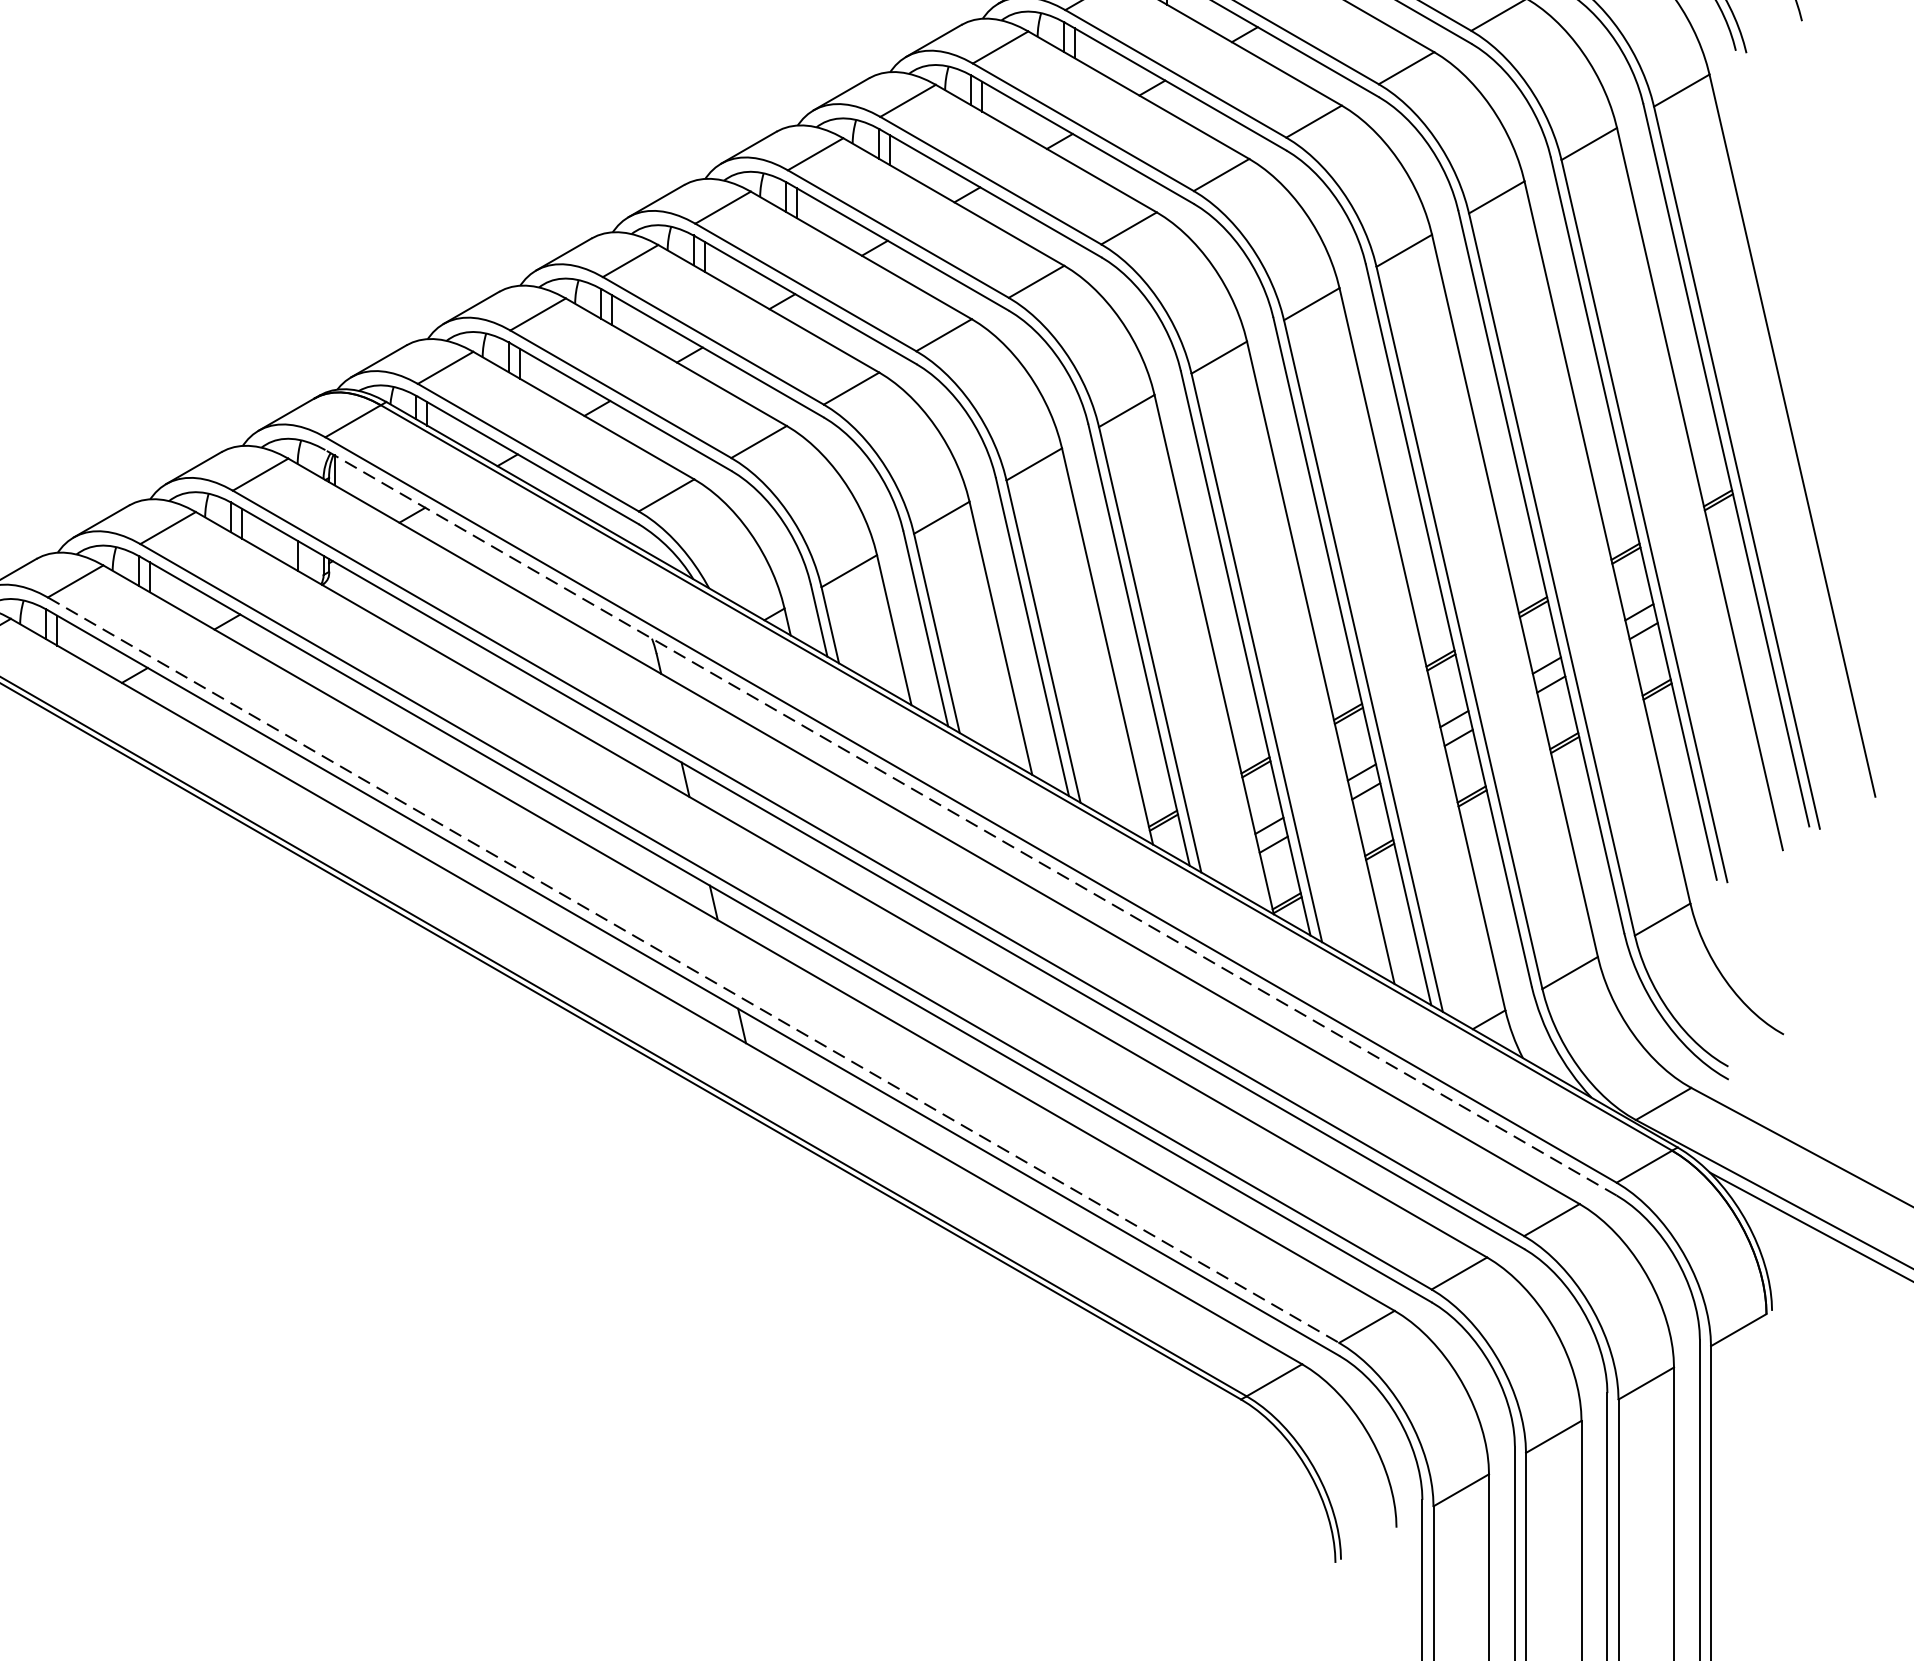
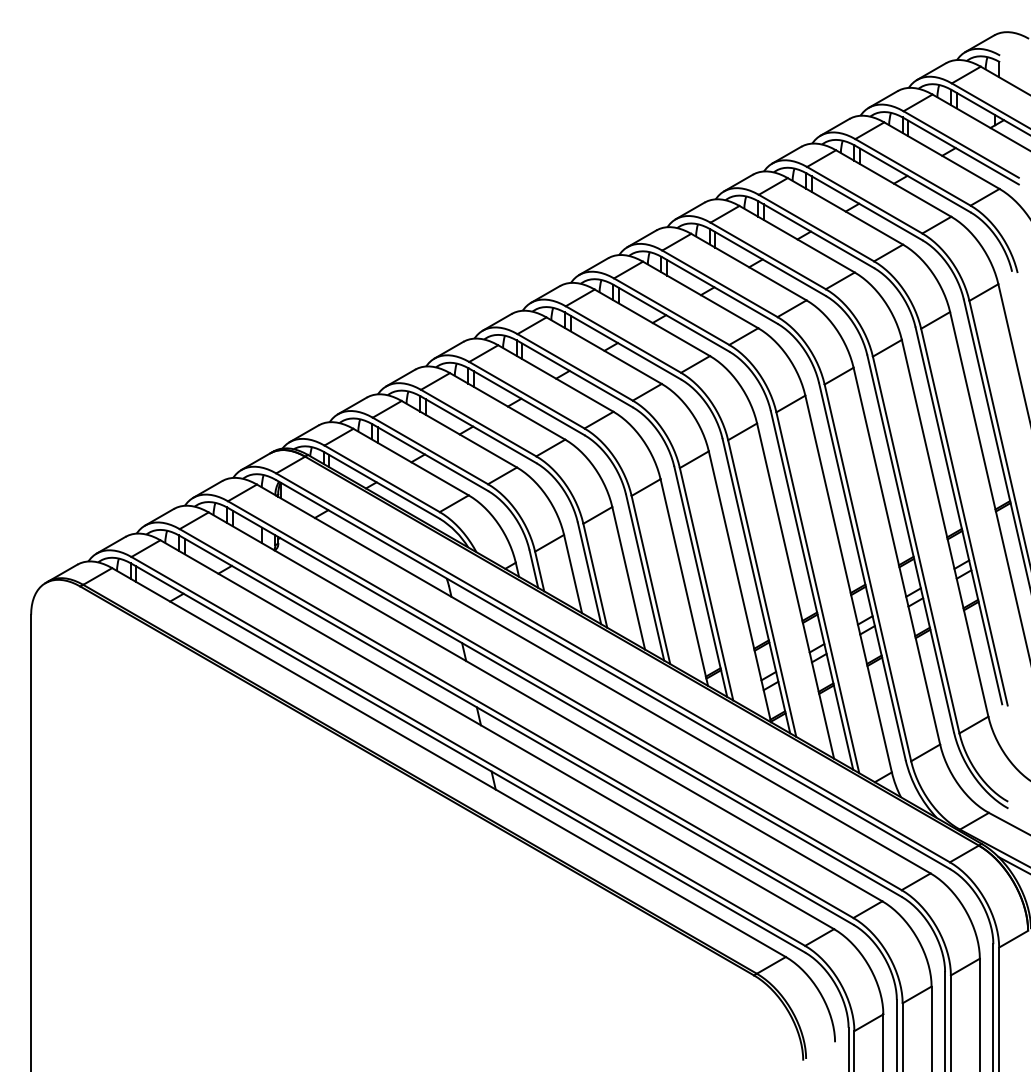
line: (971, 822) -> (613, 674), dashed -> solid
line: (693, 970) -> (468, 751), dashed -> solid

